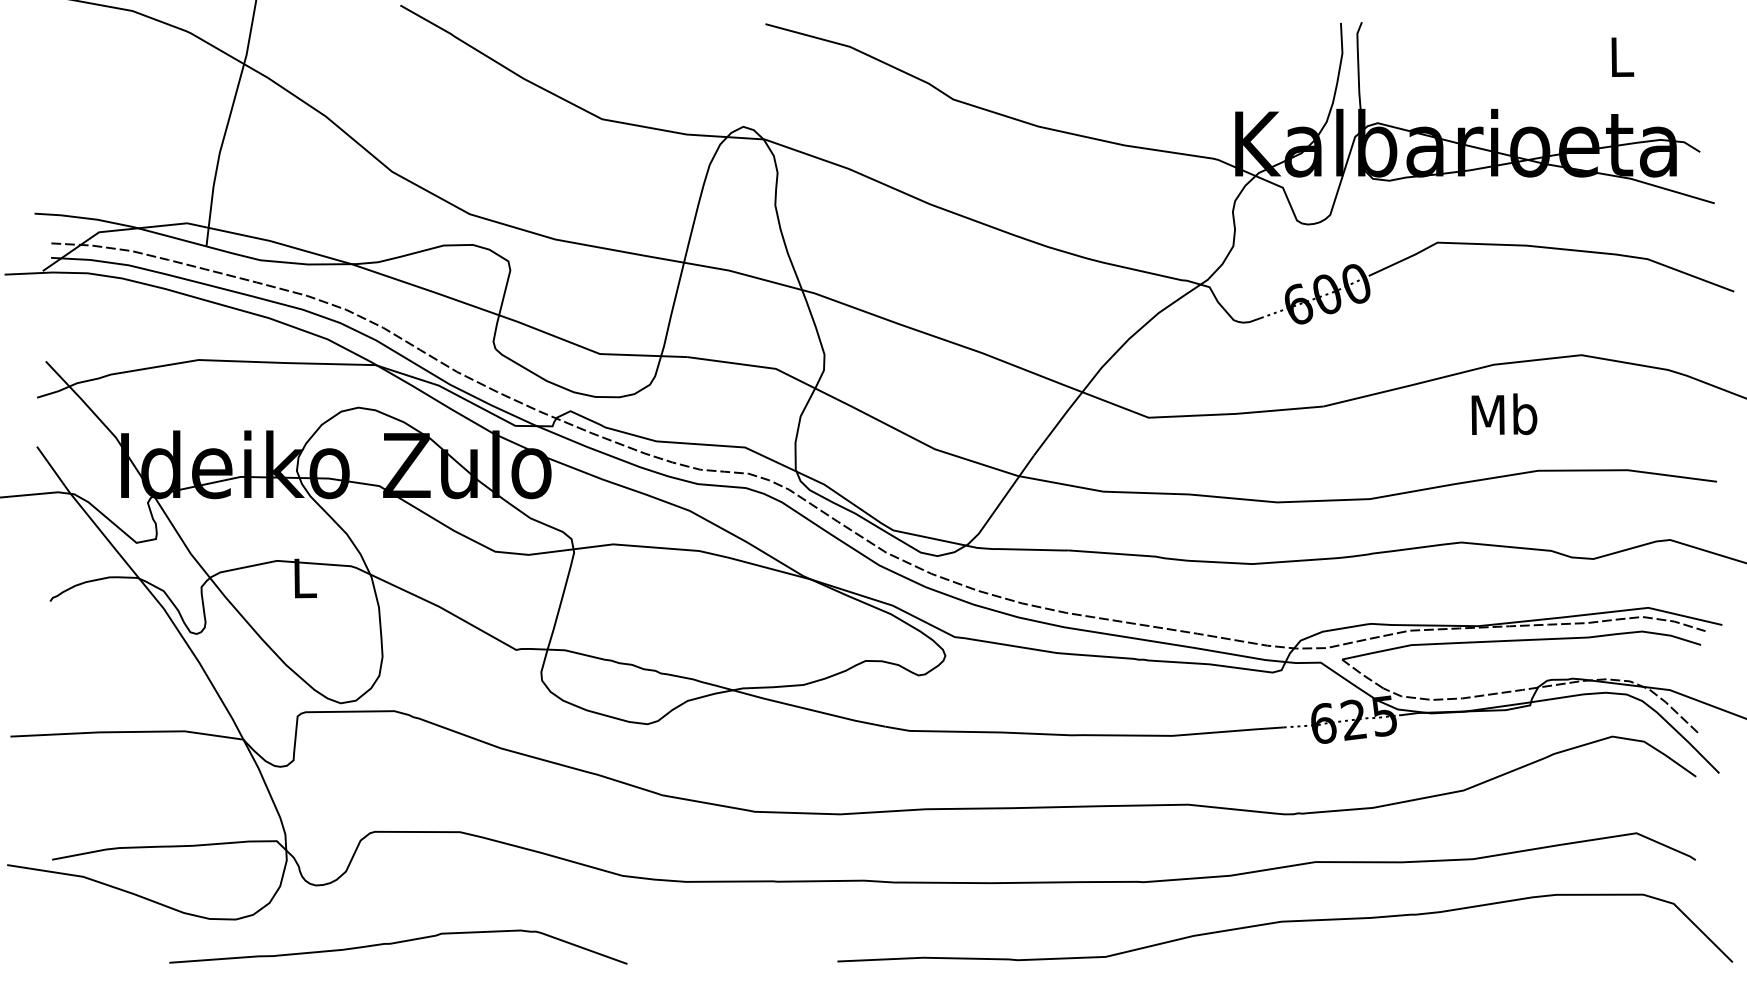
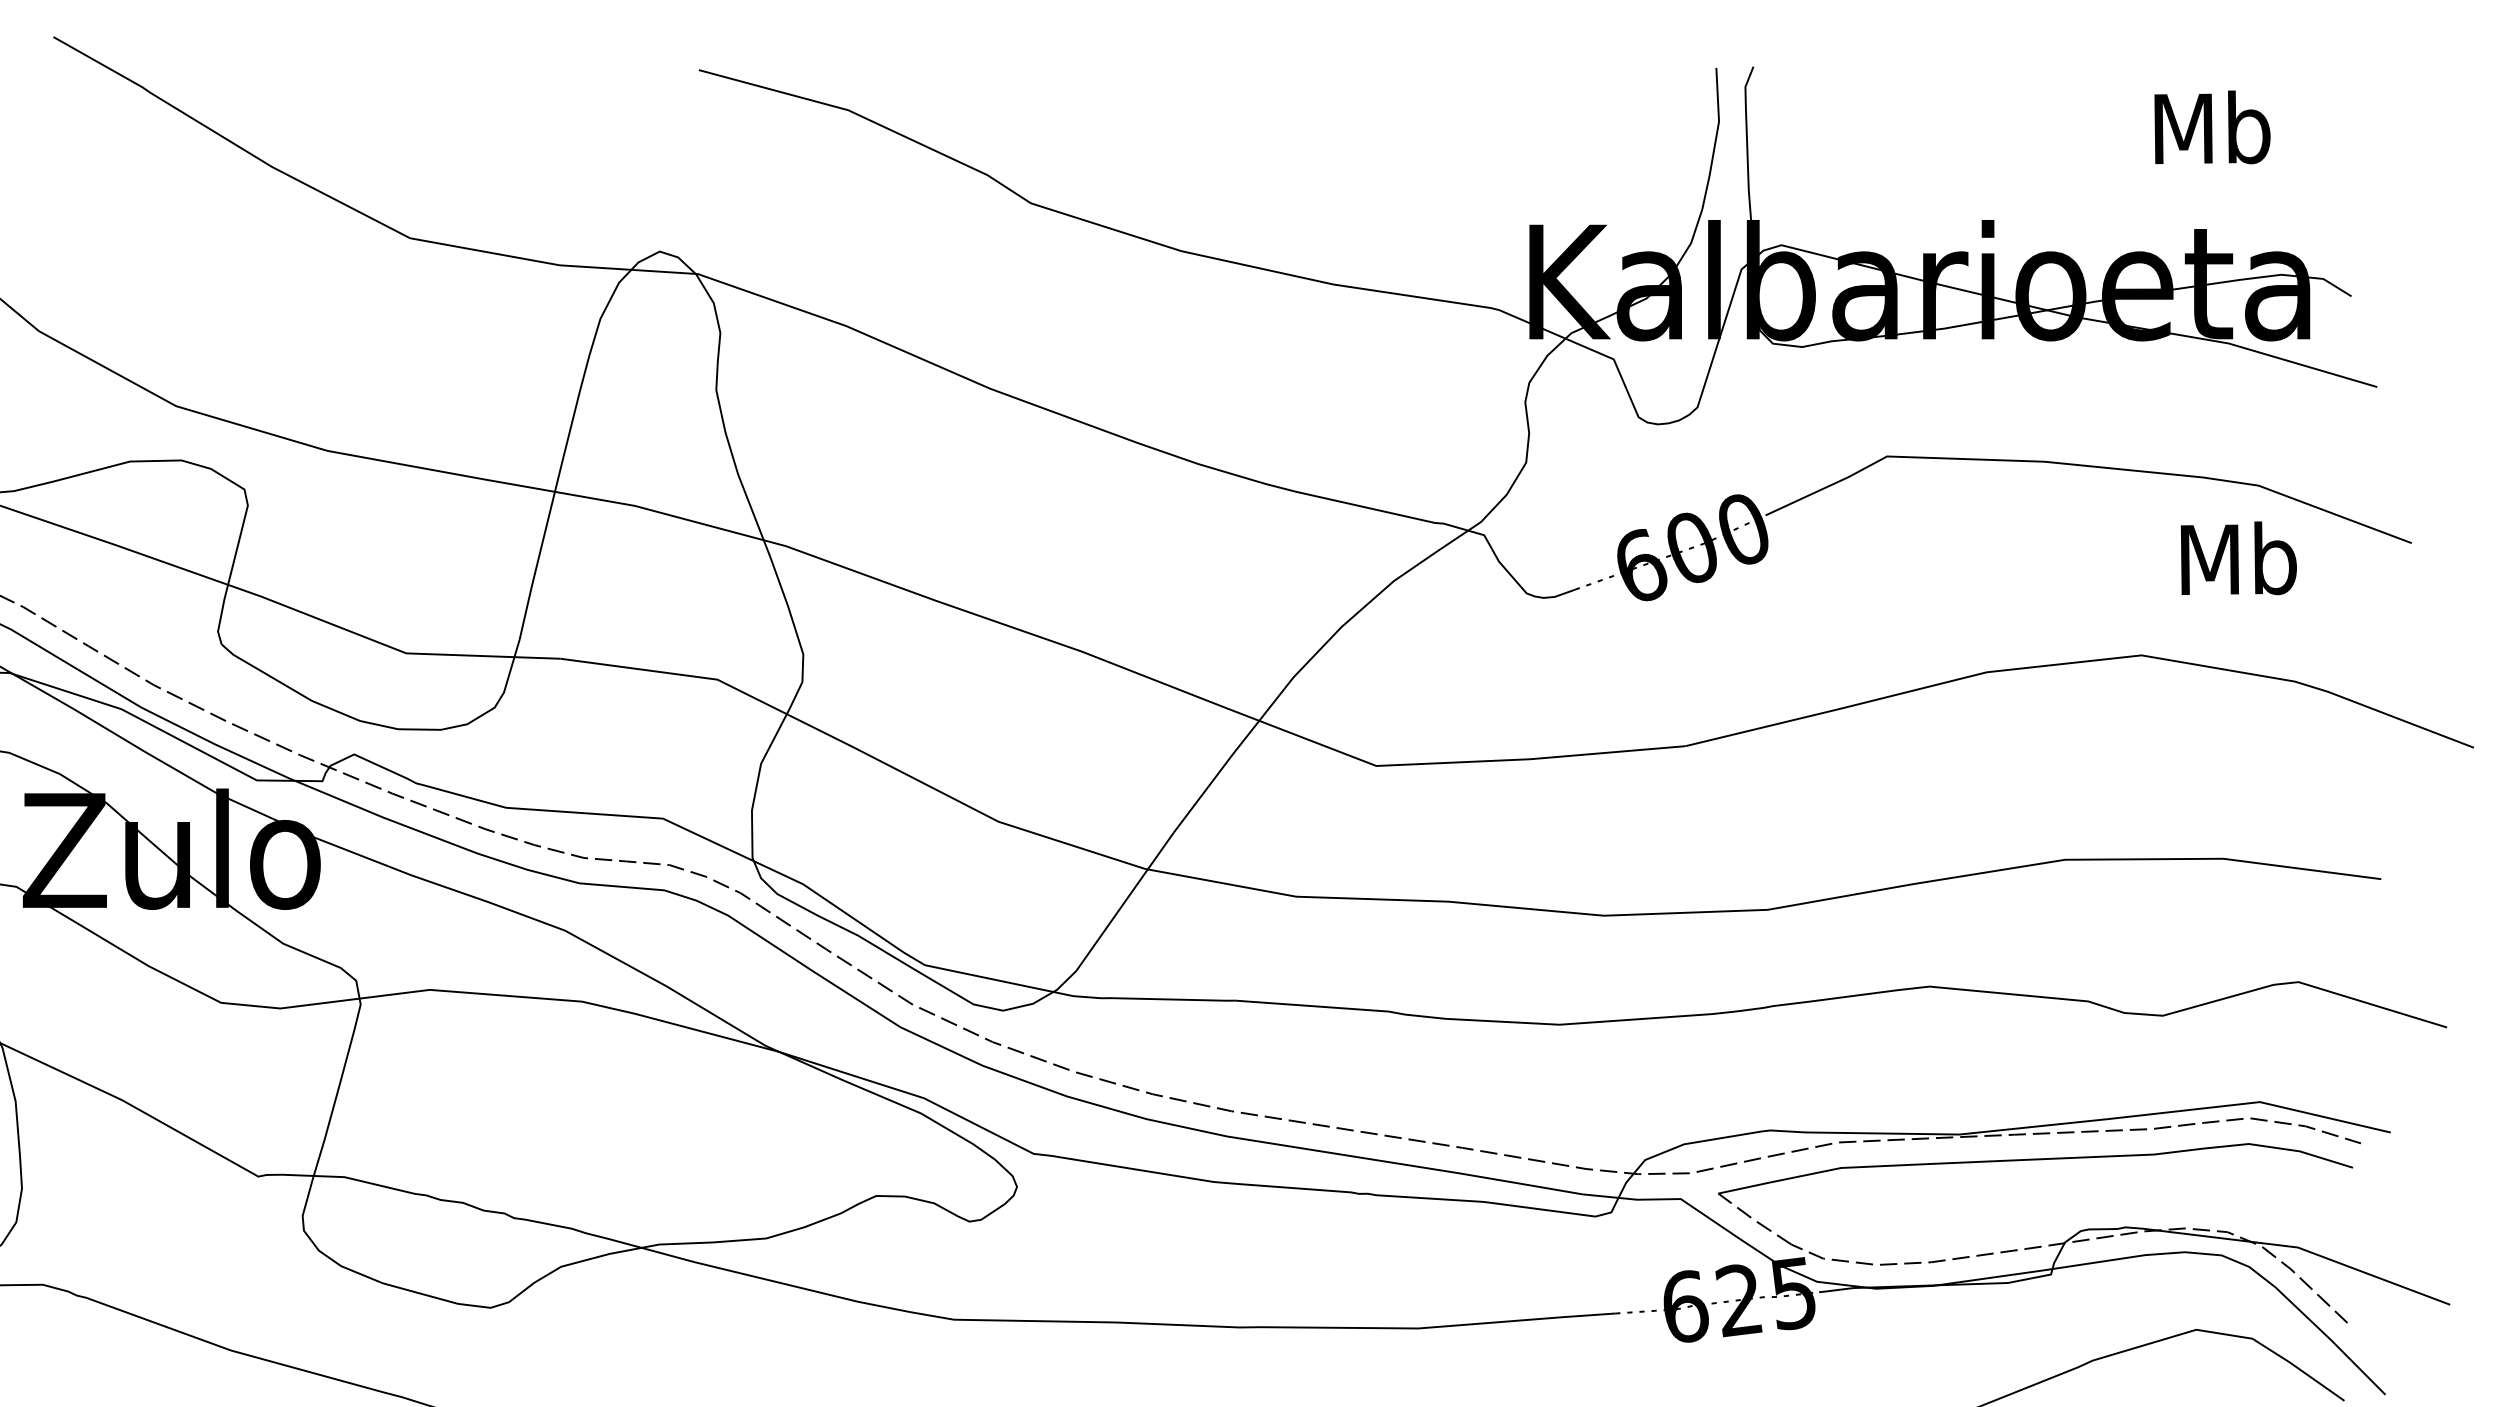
text: (1621, 56) -> (2212, 127), L -> Mb
text: (1504, 414) -> (2238, 558), moved

